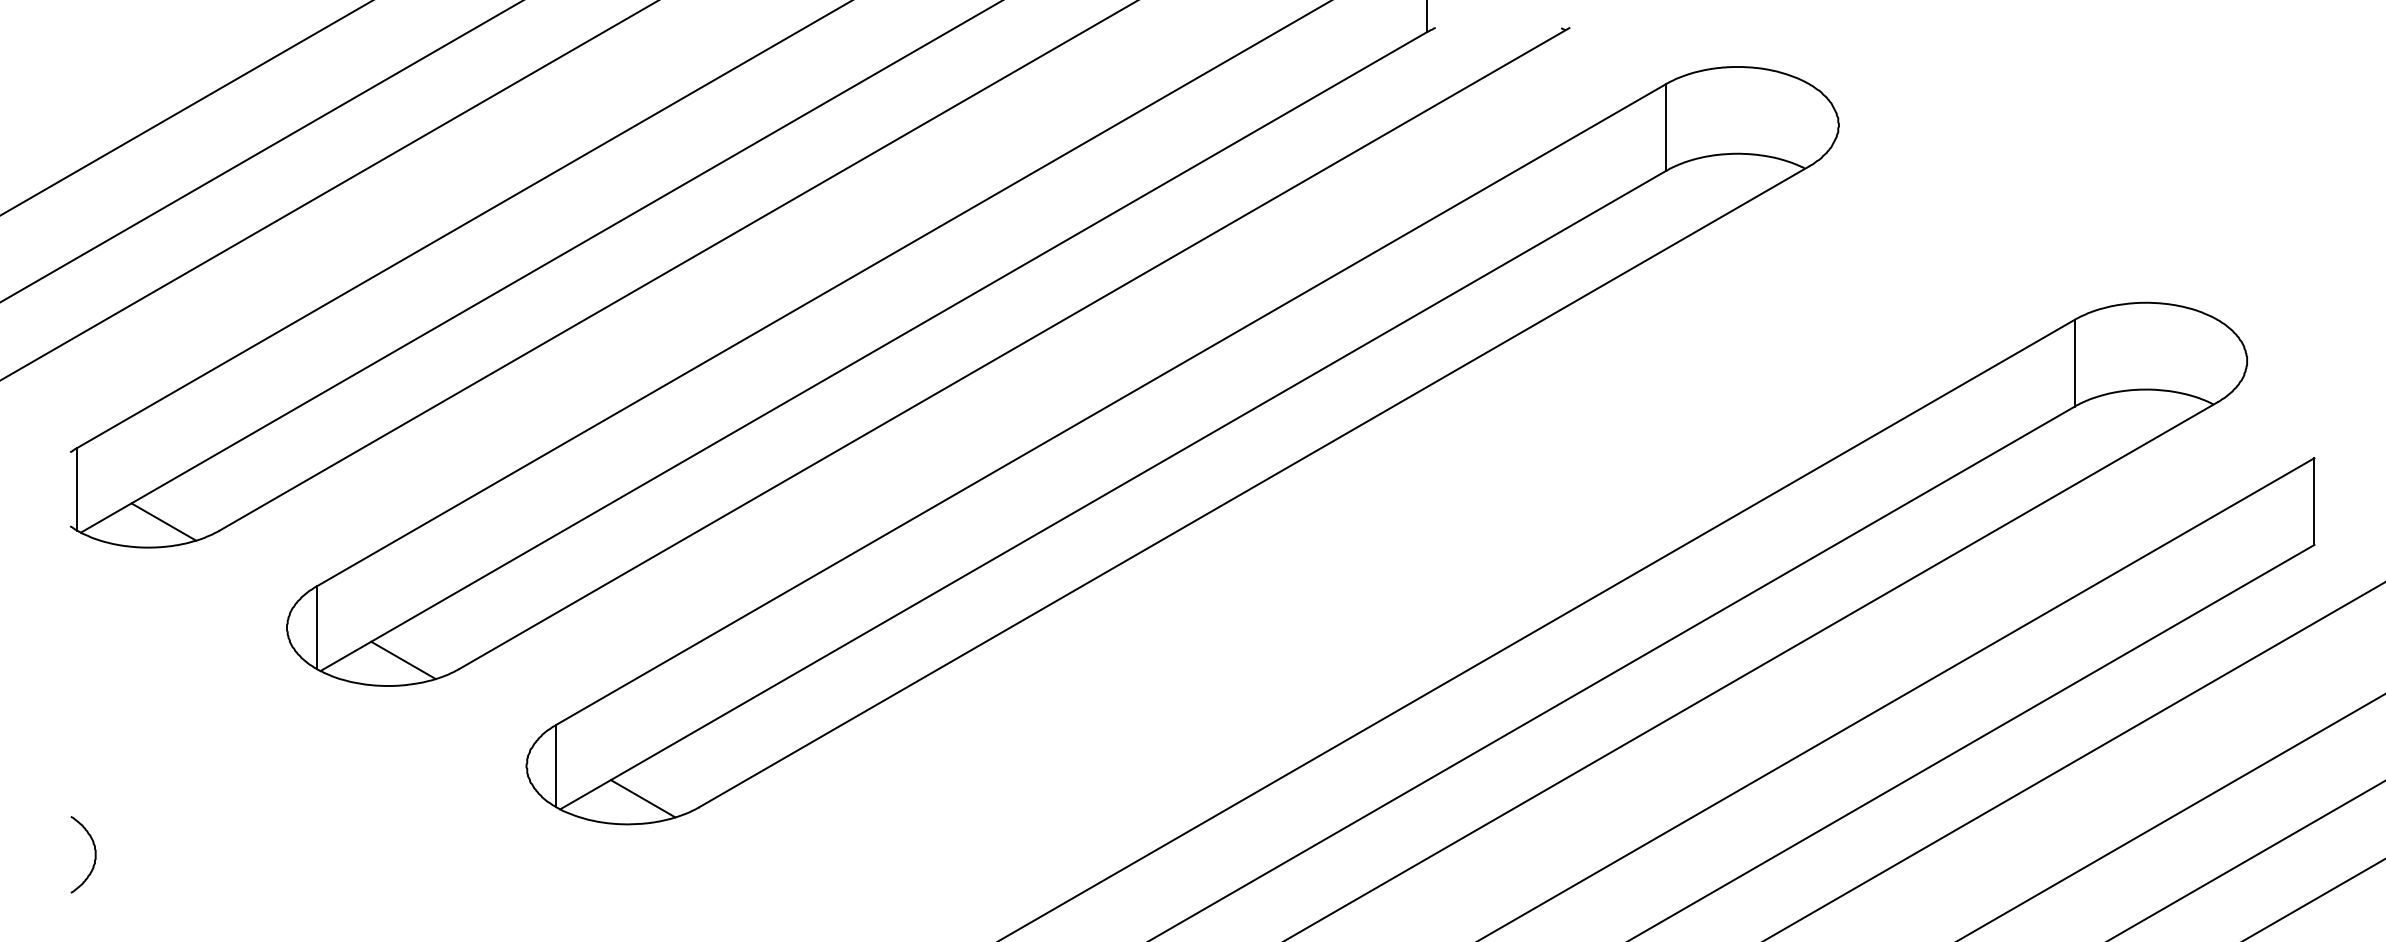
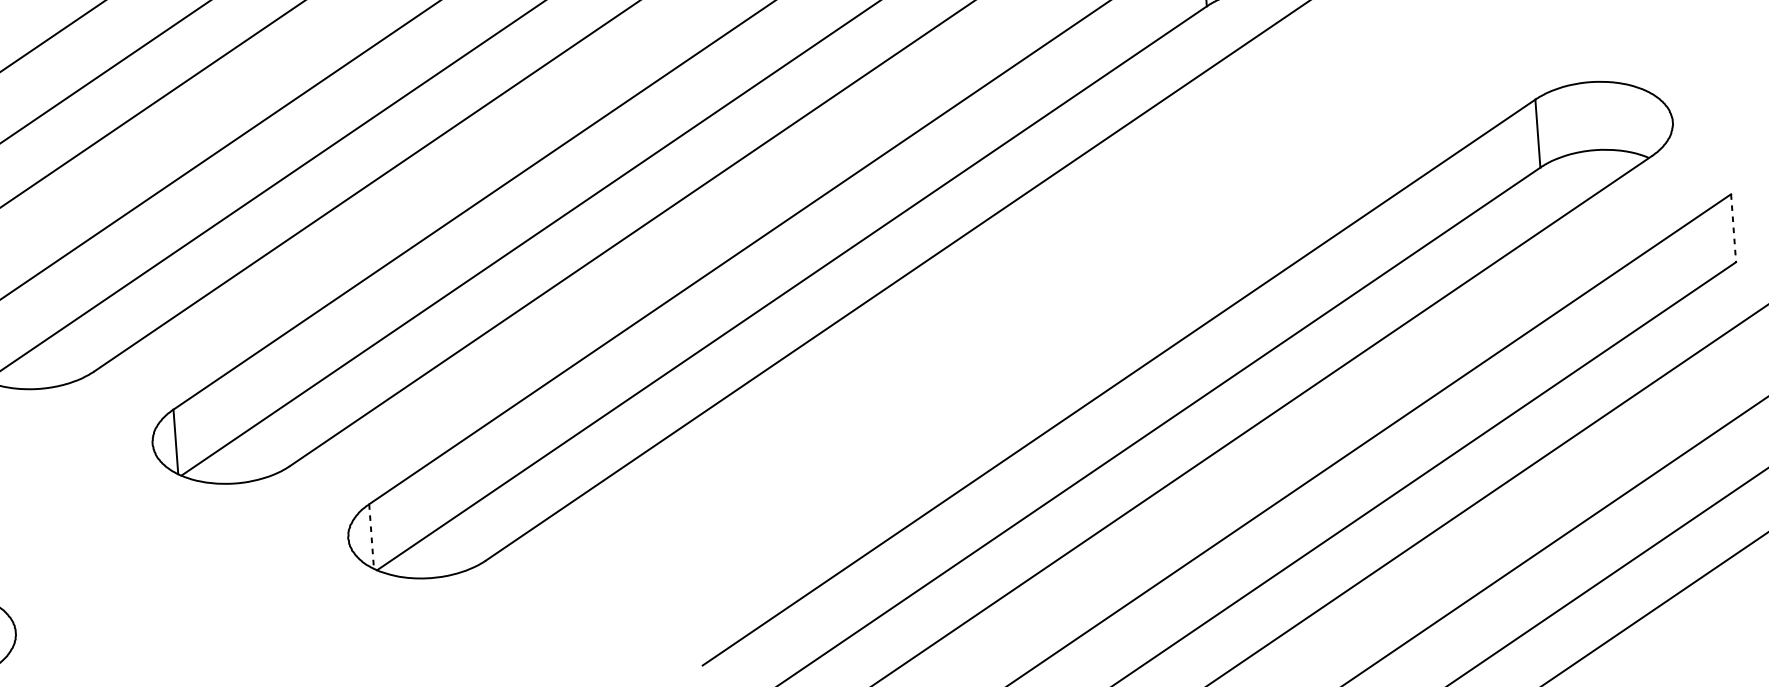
line: (2314, 502) -> (1733, 228), solid -> dashed
line: (163, 521) -> (49, 367), removed
line: (403, 660) -> (245, 462), removed
line: (556, 766) -> (371, 536), solid -> dashed
line: (642, 798) -> (440, 557), removed

